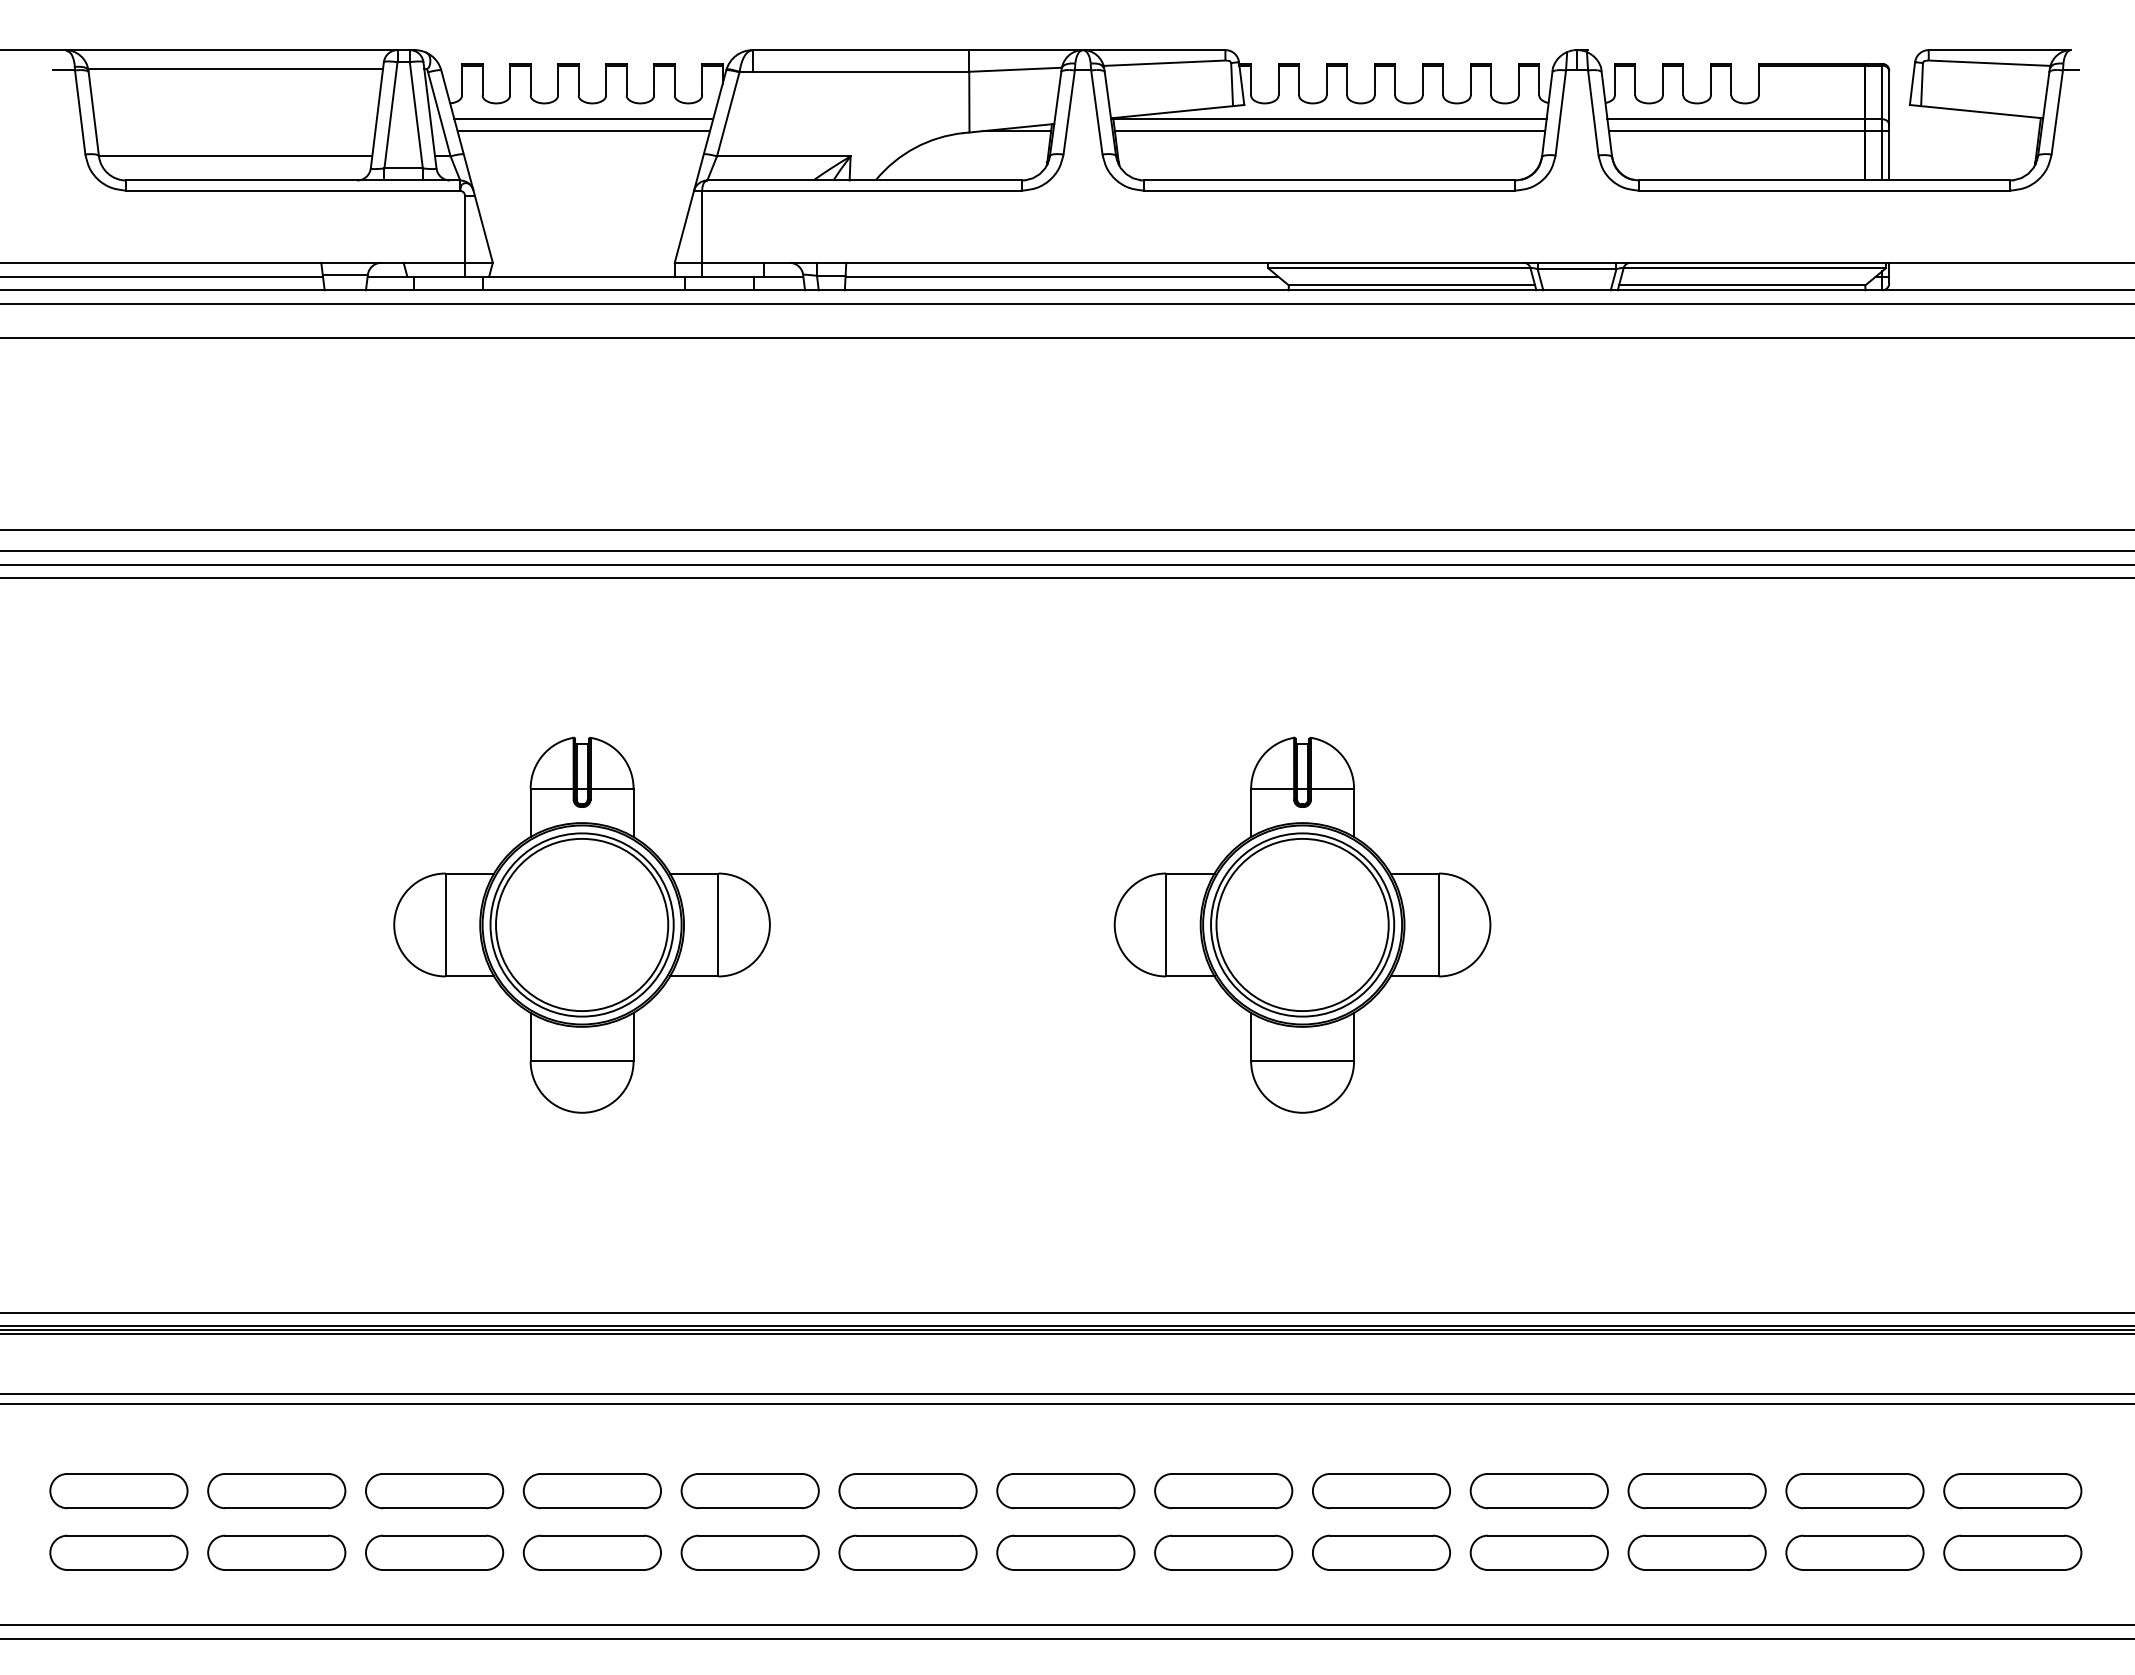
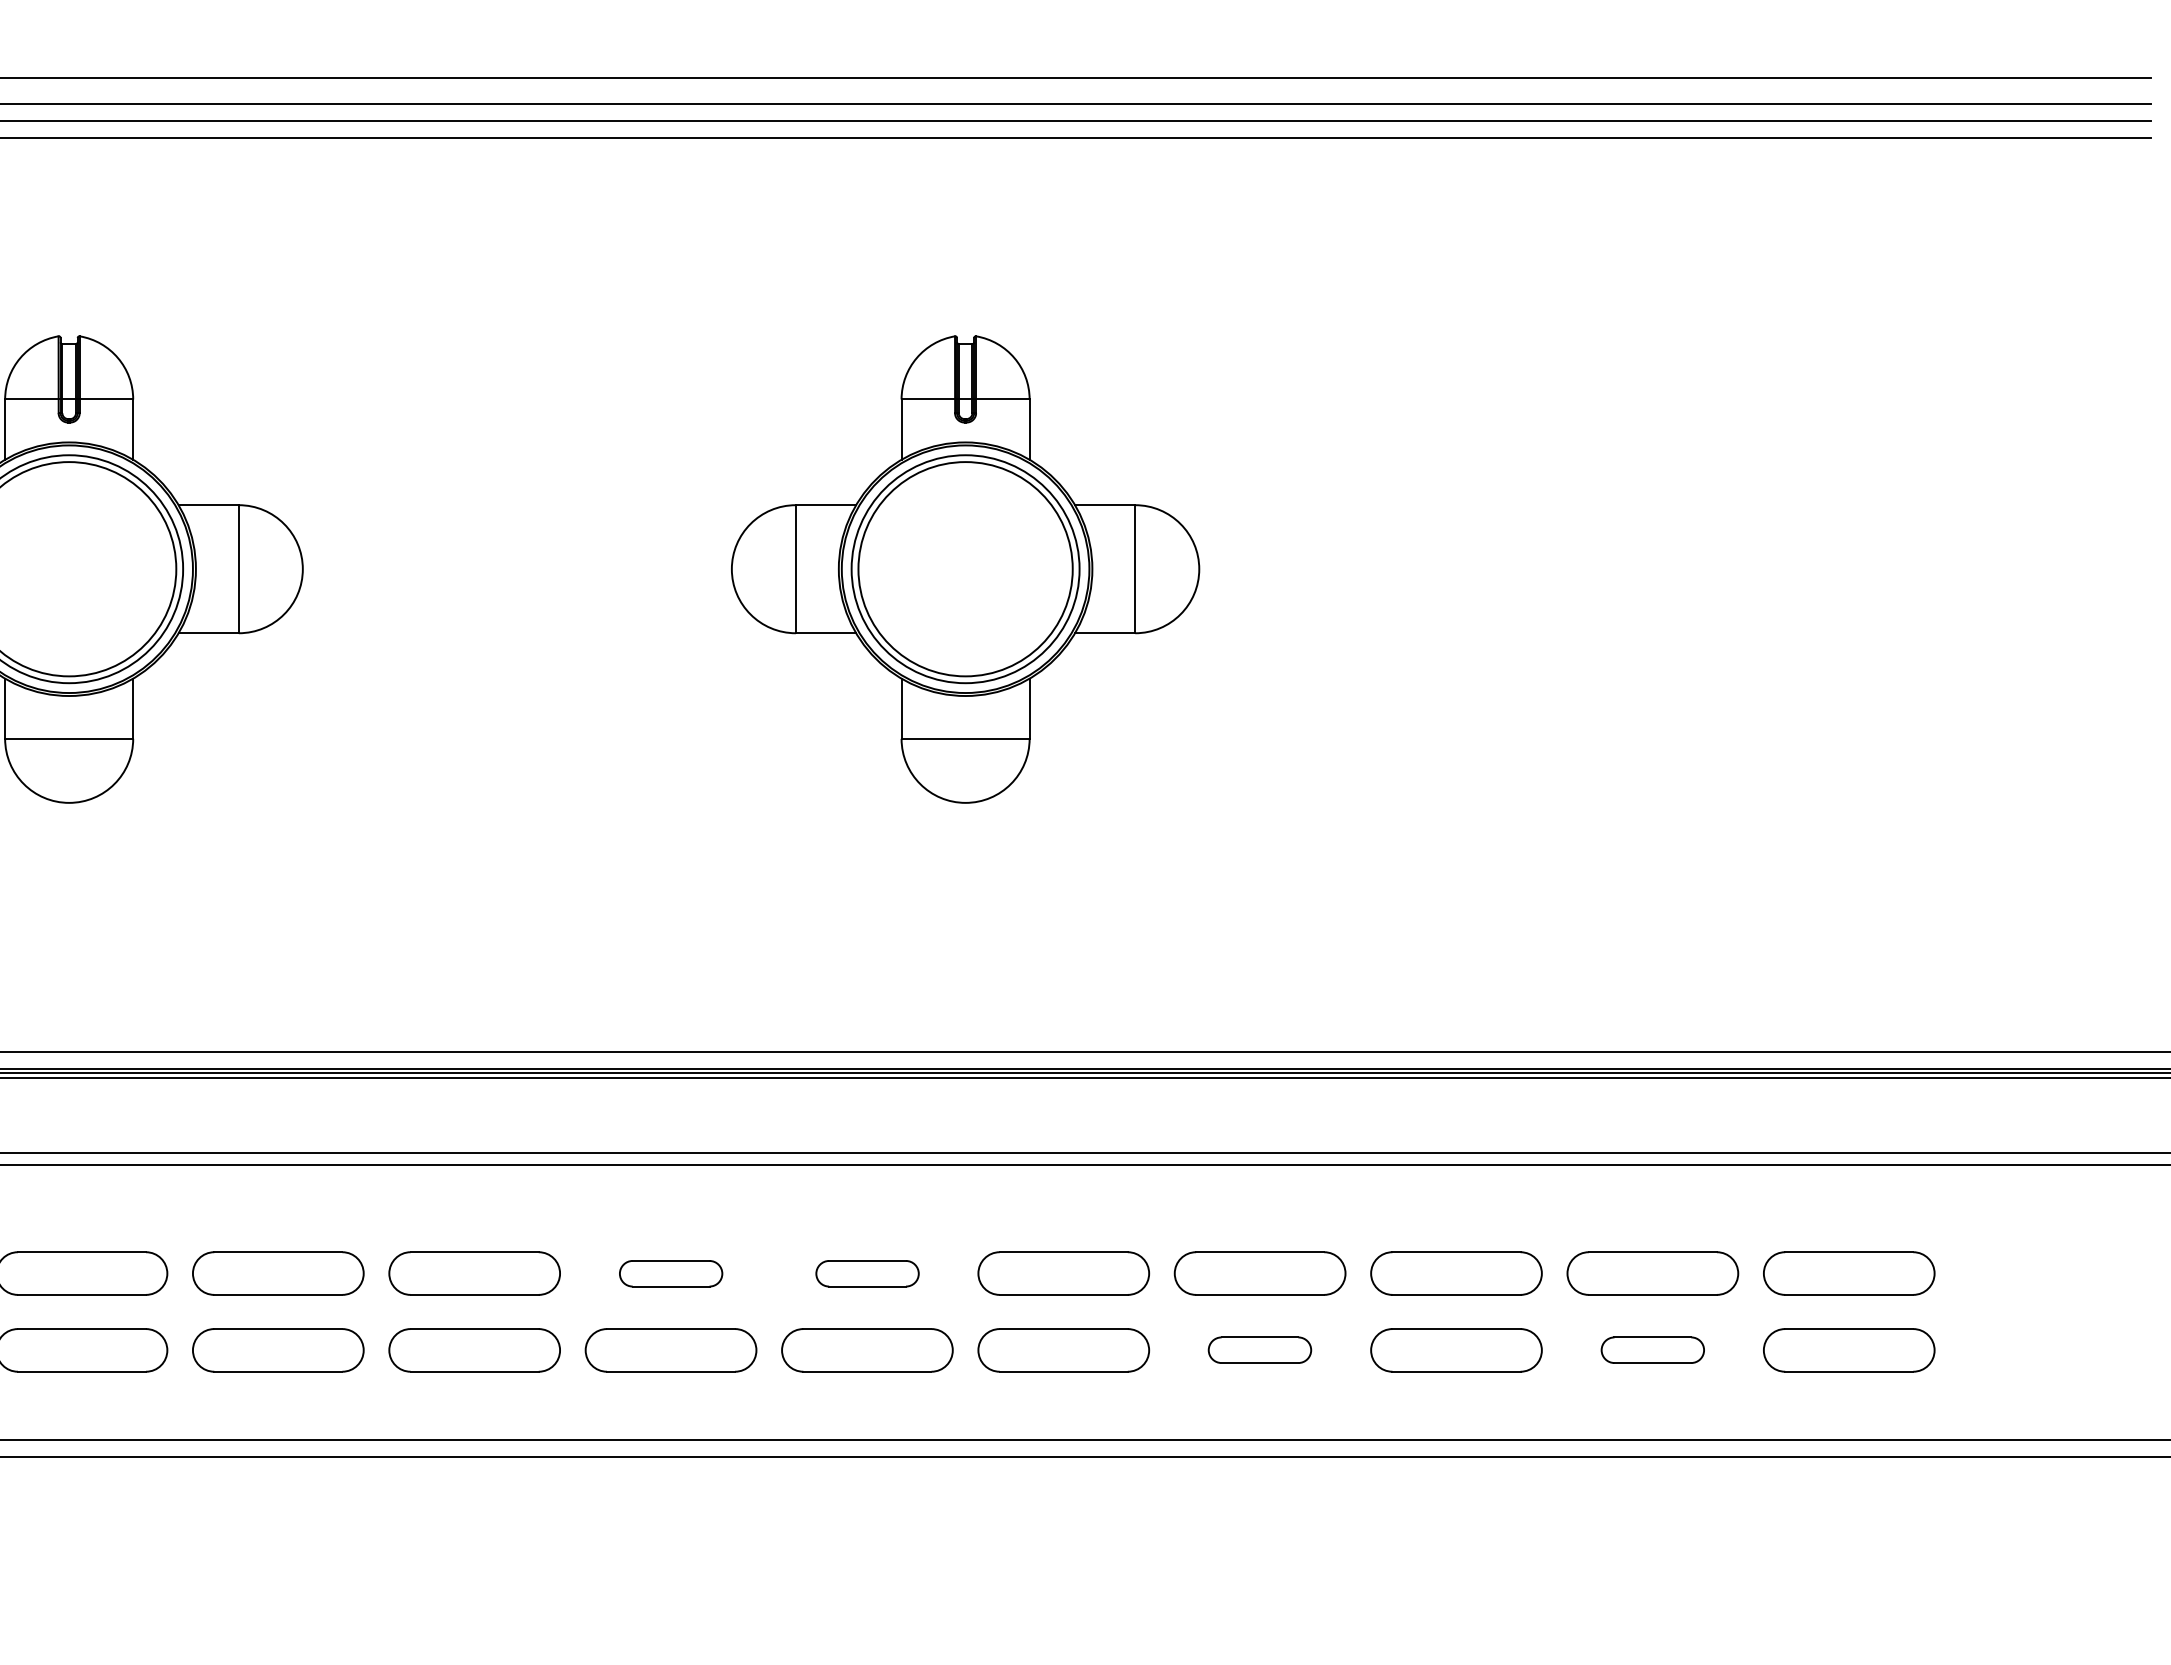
part: (1065, 1491) -> (670, 1274), size x0.6
part: (1223, 1491) -> (867, 1274), size x0.6
part: (1538, 1552) -> (1259, 1349), size x0.6
part: (1854, 1552) -> (1652, 1349), size x0.6

